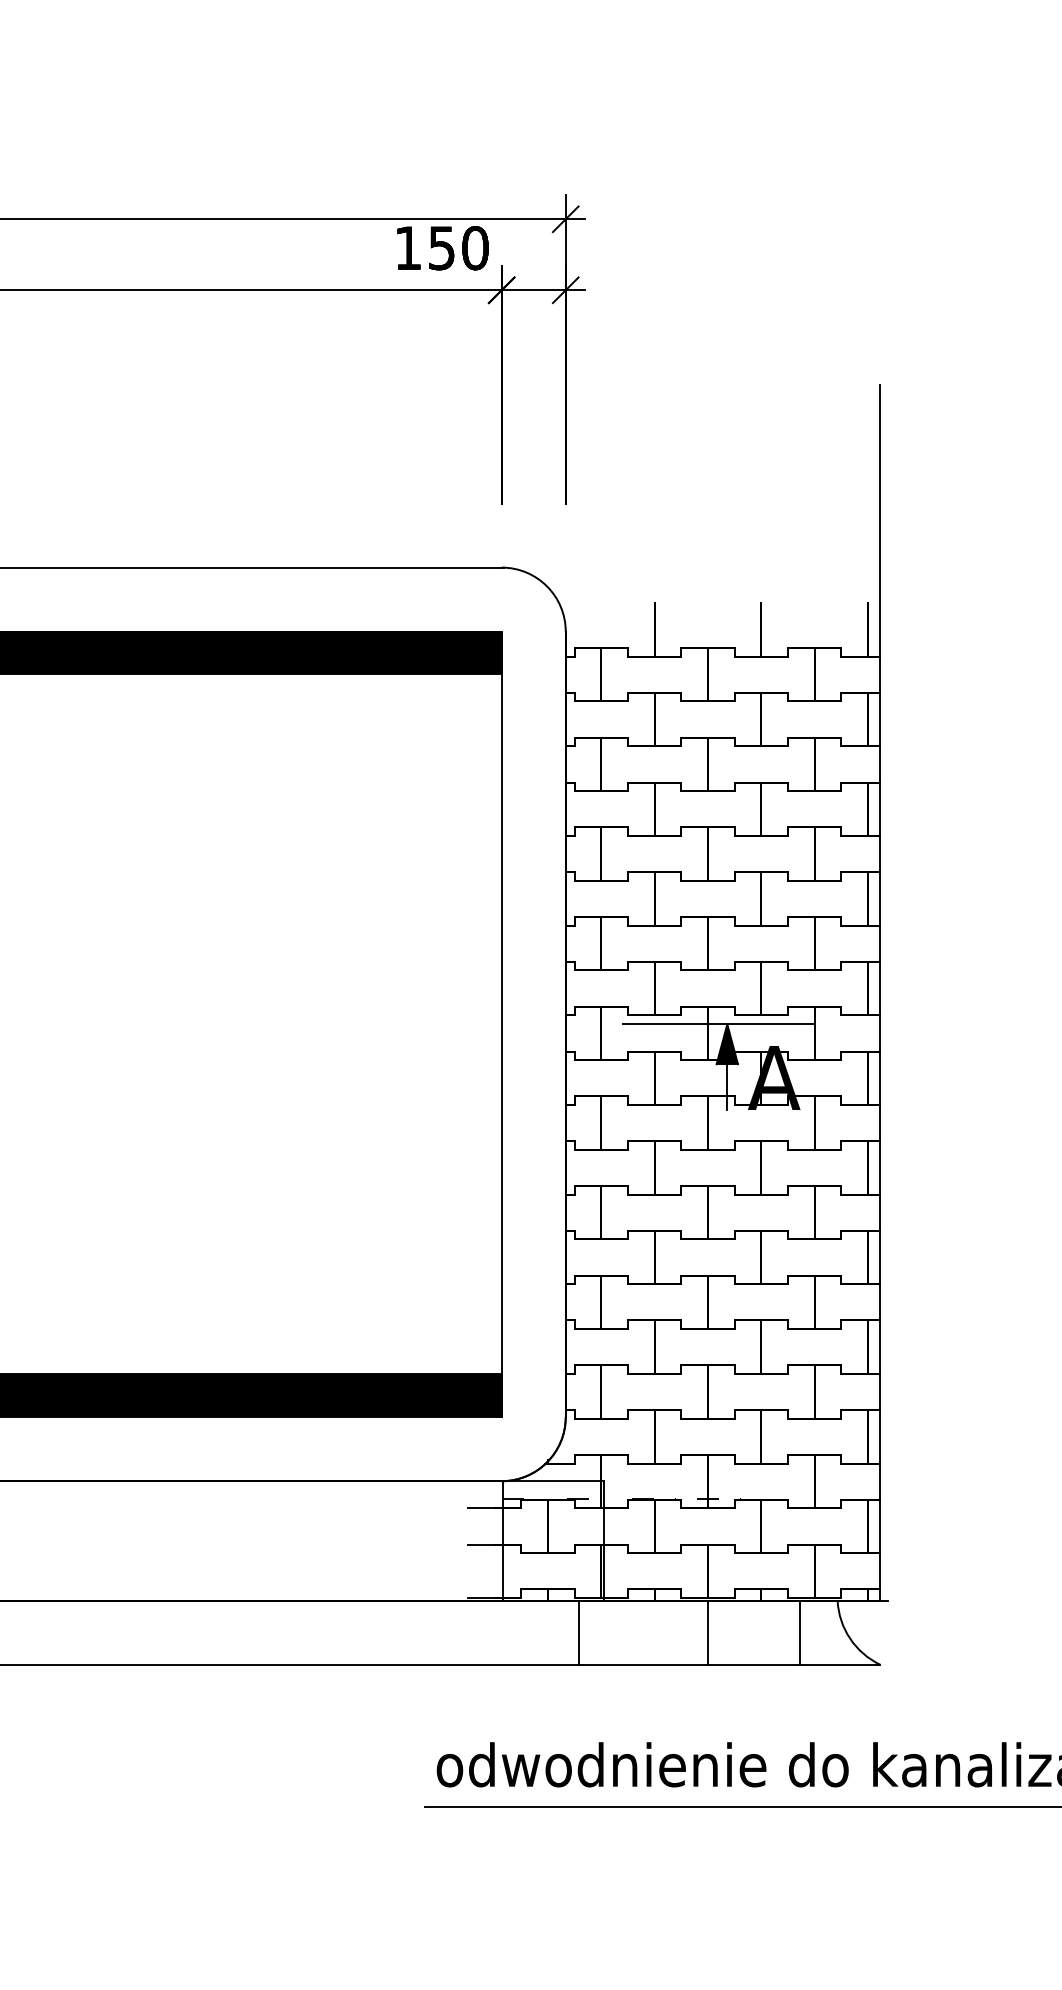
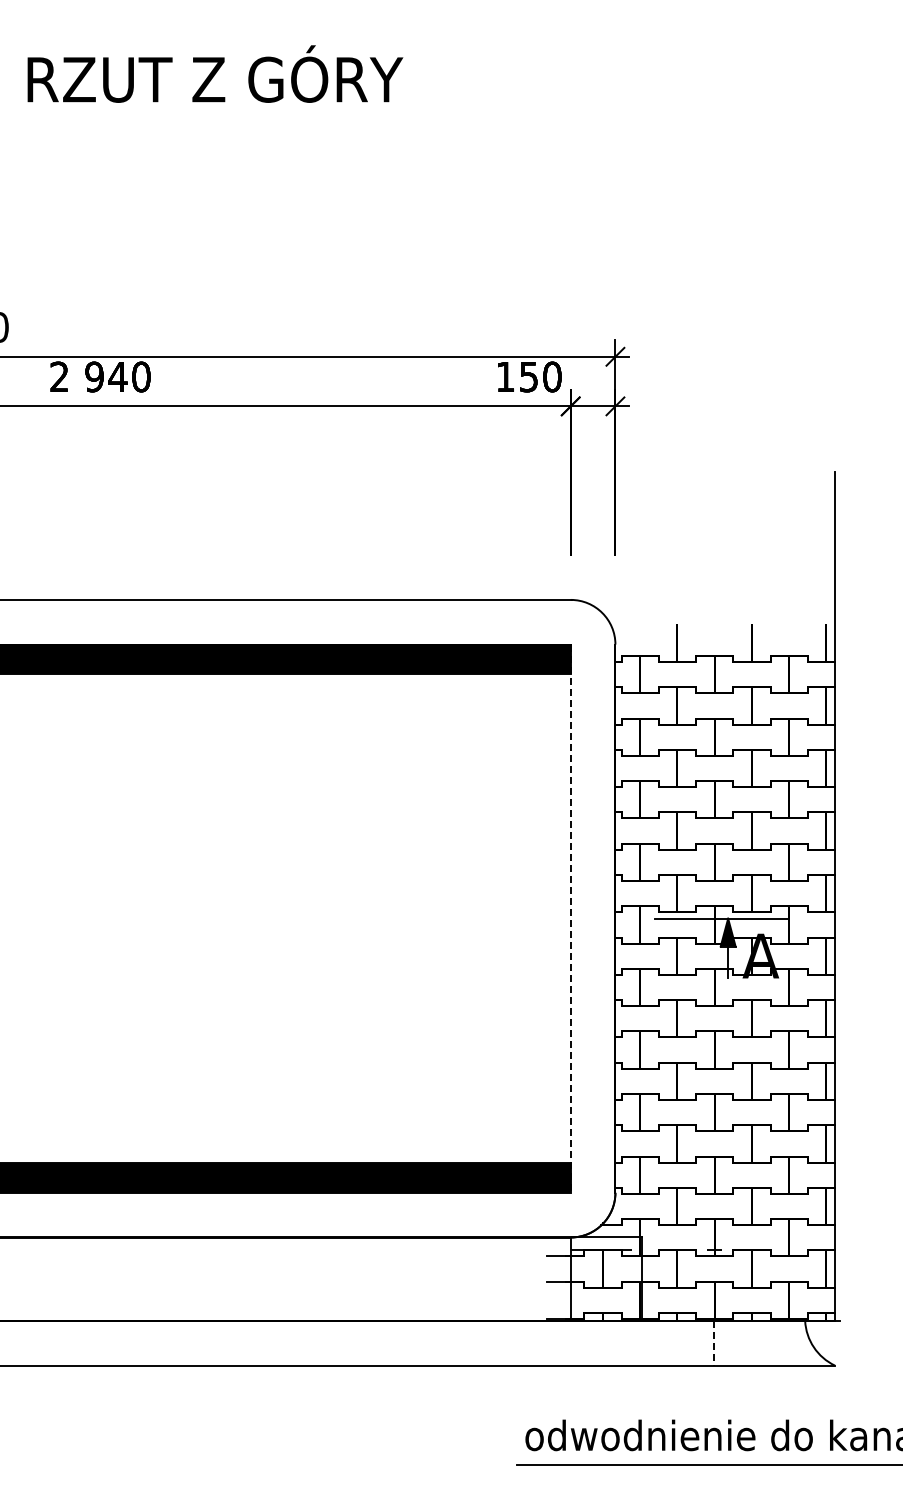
line: (501, 1025) -> (570, 919), solid -> dashed
line: (578, 1631) -> (624, 1342), removed
line: (800, 1631) -> (779, 1342), removed
line: (707, 1633) -> (714, 1343), solid -> dashed

